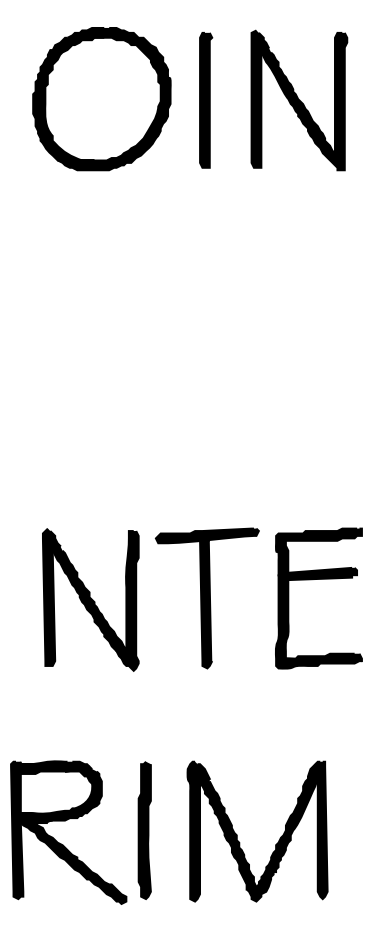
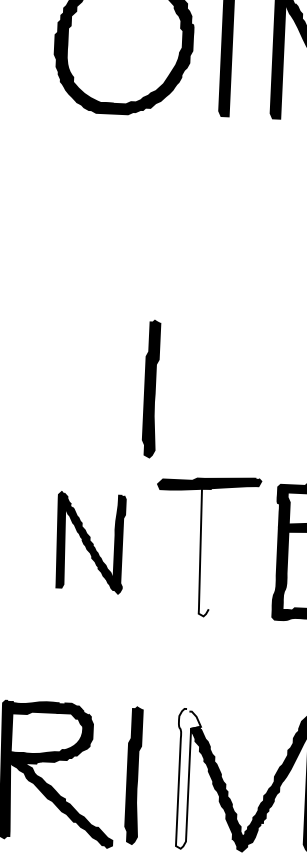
part: (144, 443) -> (150, 388), added
part: (90, 599) -> (89, 542), size x0.7
fill: (206, 604) -> (205, 552), removed
fill: (198, 831) -> (187, 778), removed

